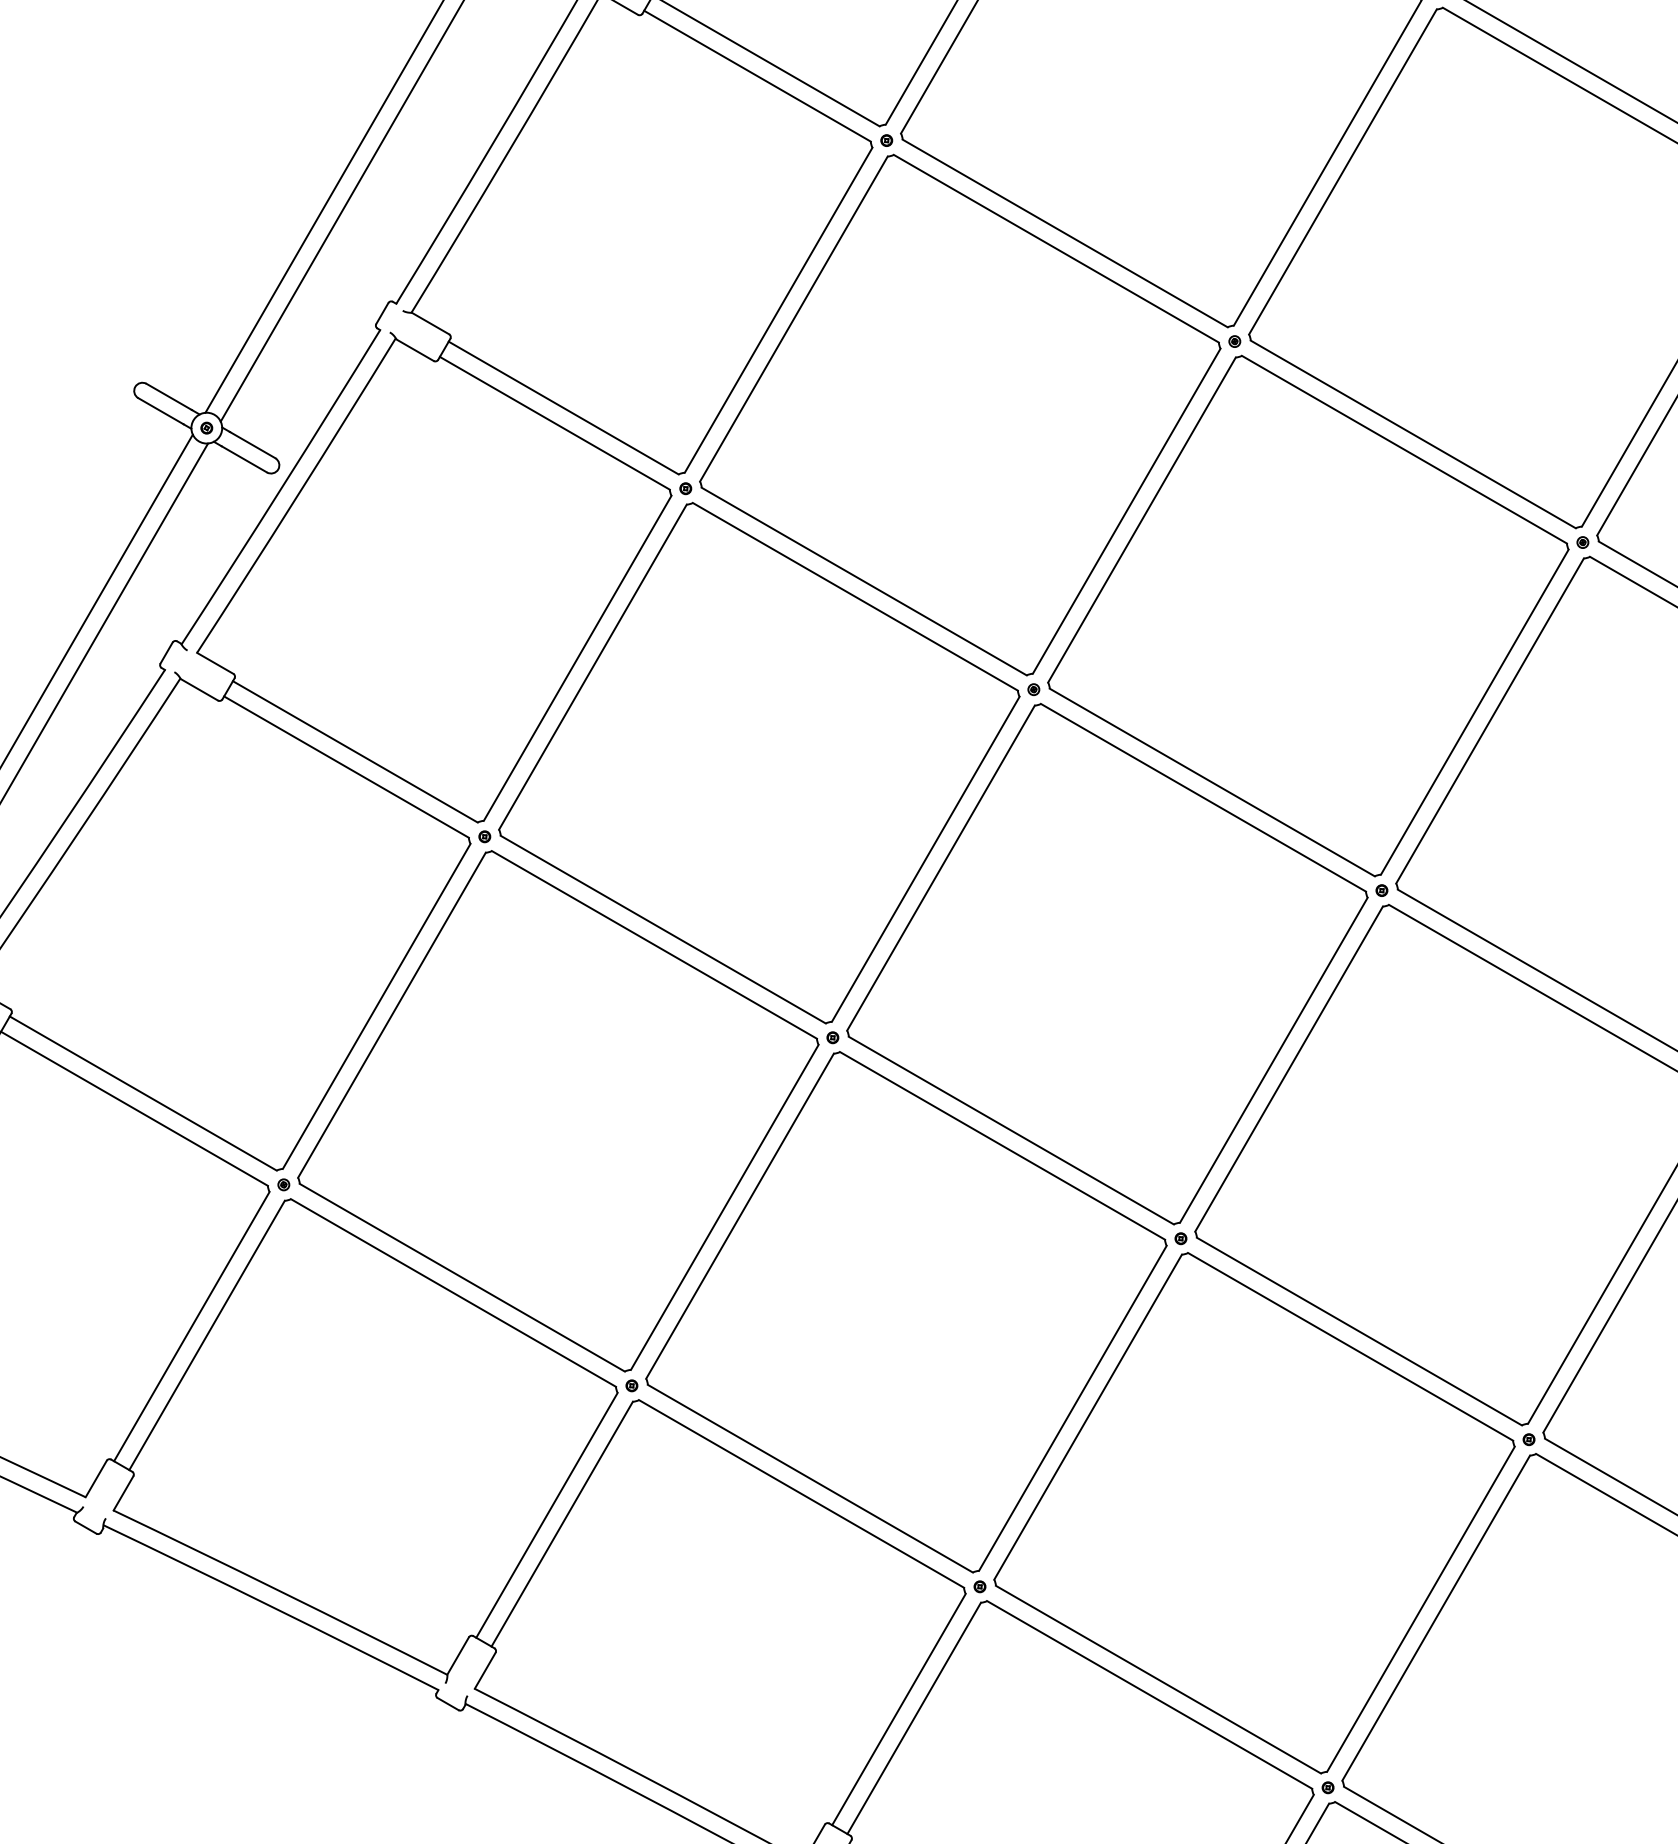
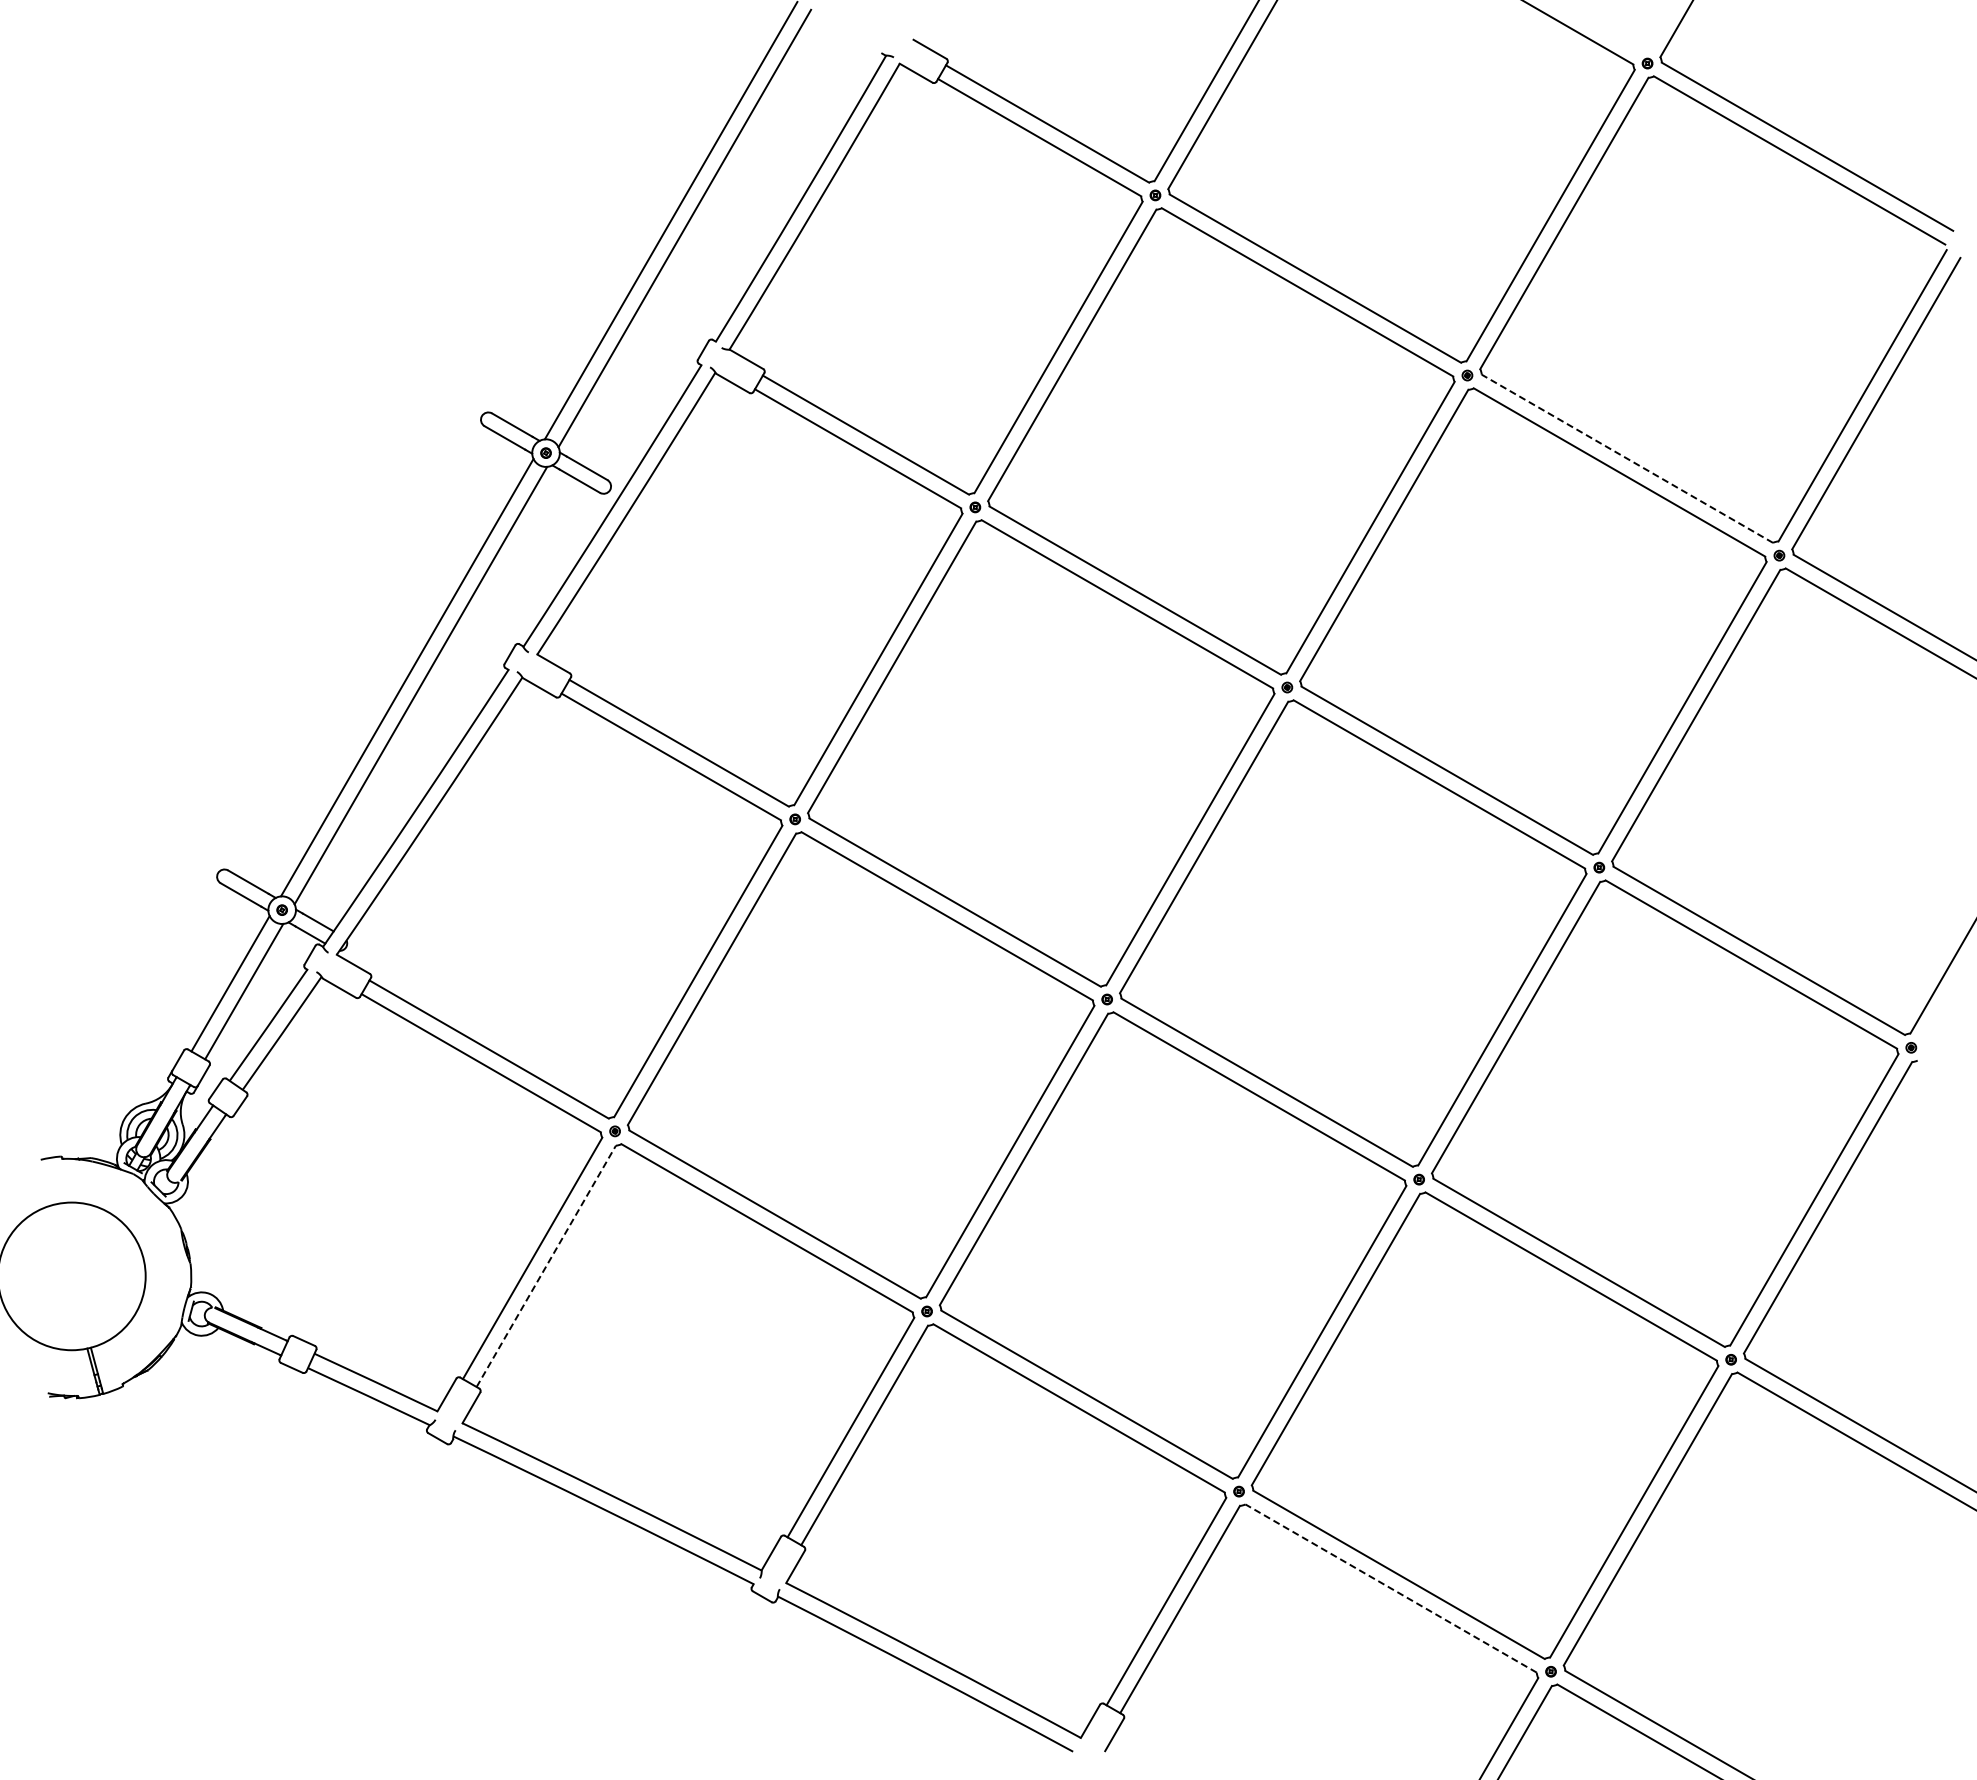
line: (1412, 434) -> (1626, 458), solid -> dashed
line: (207, 1334) -> (546, 1265), solid -> dashed
line: (1148, 1694) -> (1390, 1588), solid -> dashed

